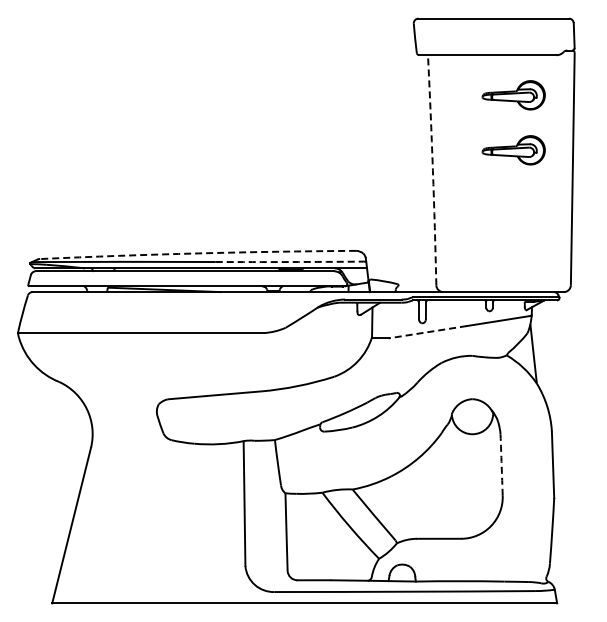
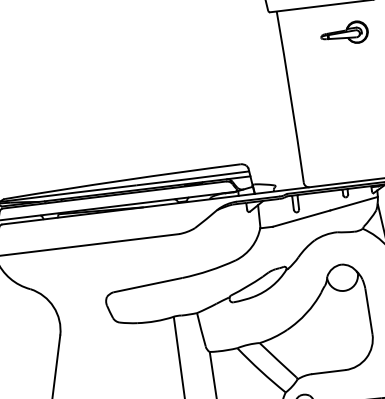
part: (513, 150) -> (349, 74), removed
arc: (432, 170) -> (290, 97), dashed -> solid
arc: (198, 253) -> (123, 180), dashed -> solid
arc: (289, 262) -> (191, 179), dashed -> solid
line: (427, 332) -> (301, 218), dashed -> solid
arc: (501, 465) -> (368, 311), dashed -> solid

